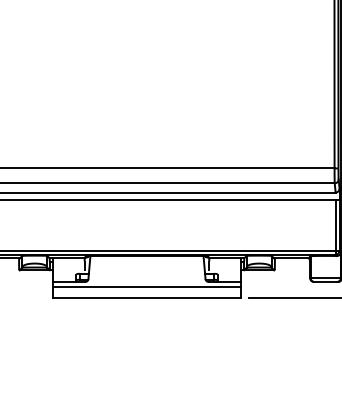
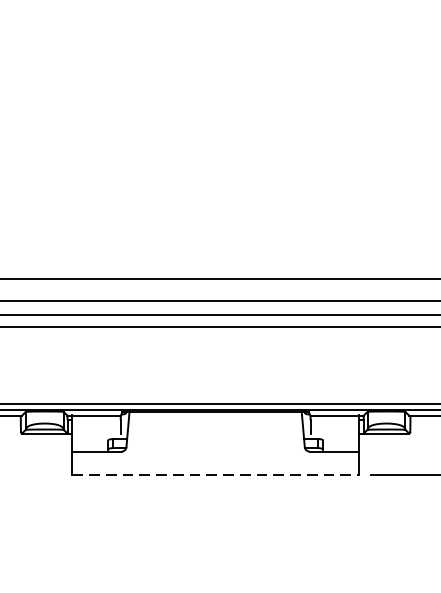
line: (146, 286) -> (214, 458), removed
line: (147, 297) -> (216, 475), solid -> dashed

